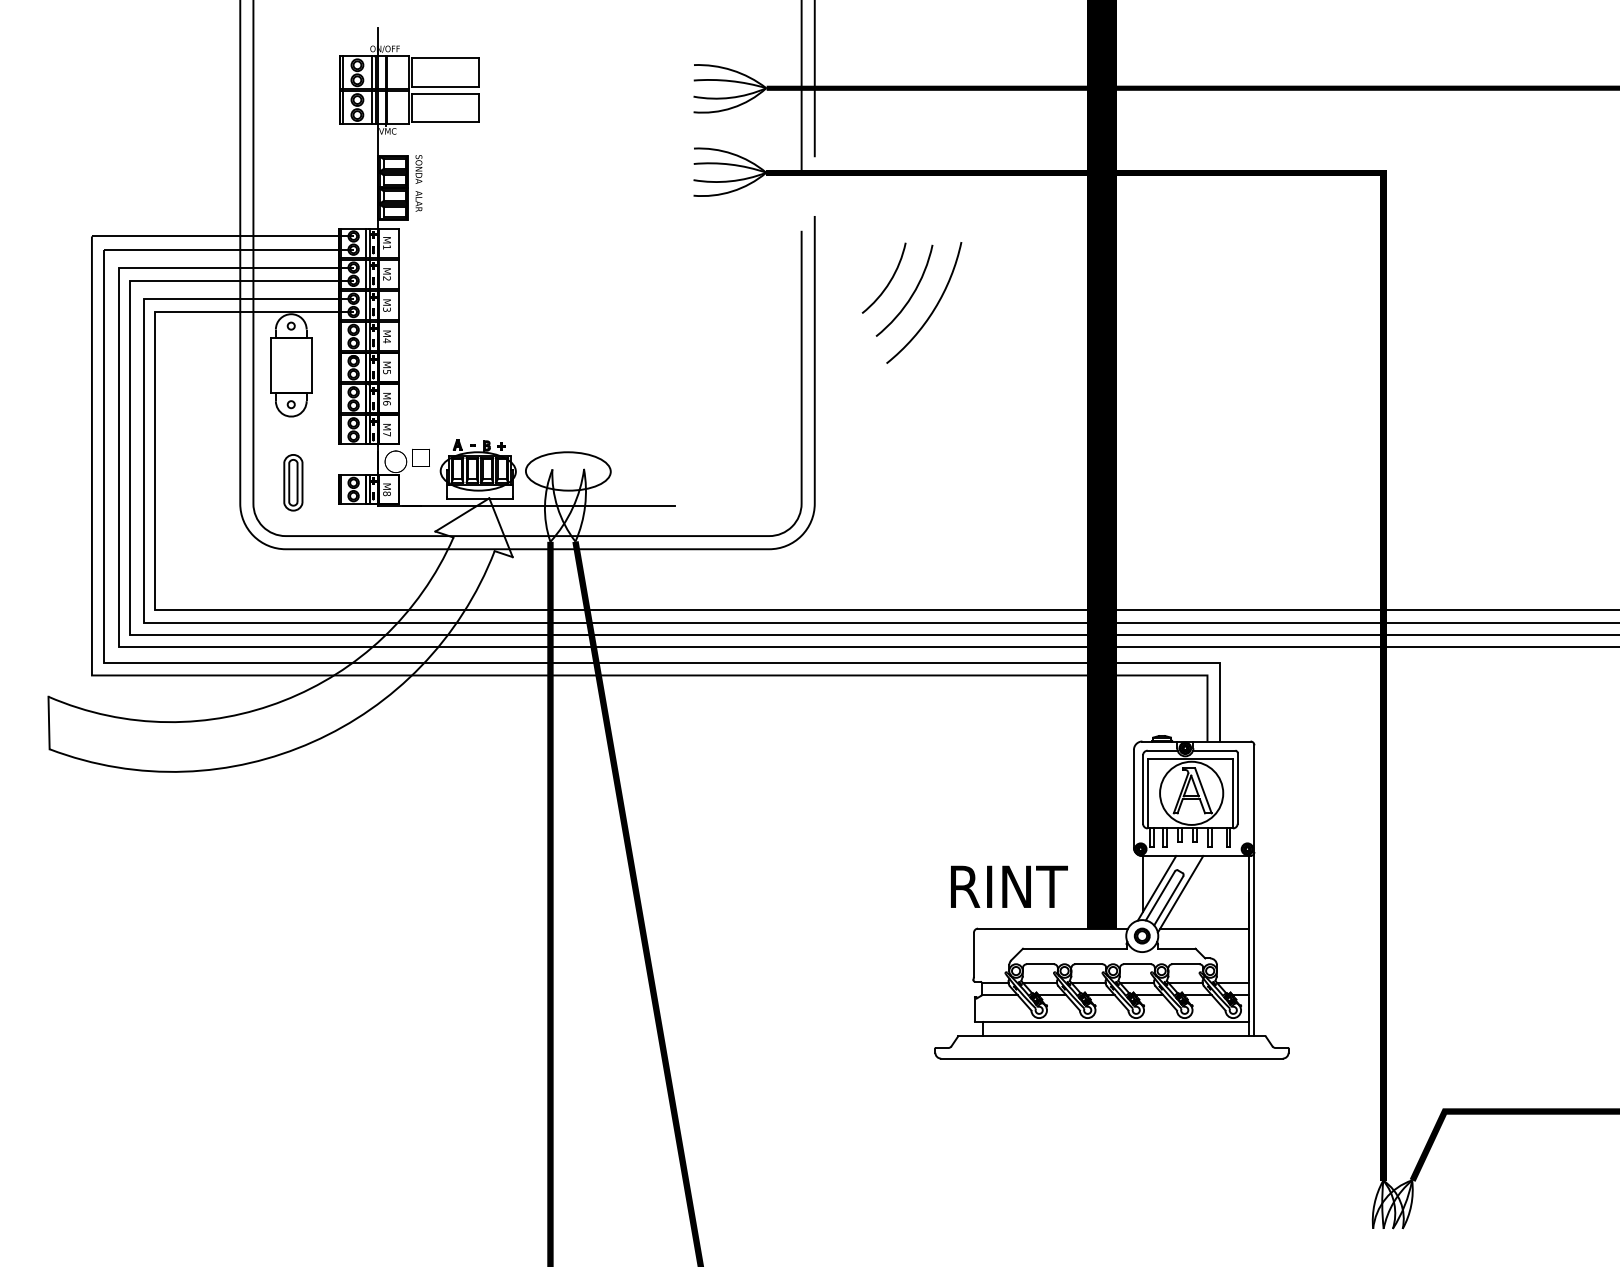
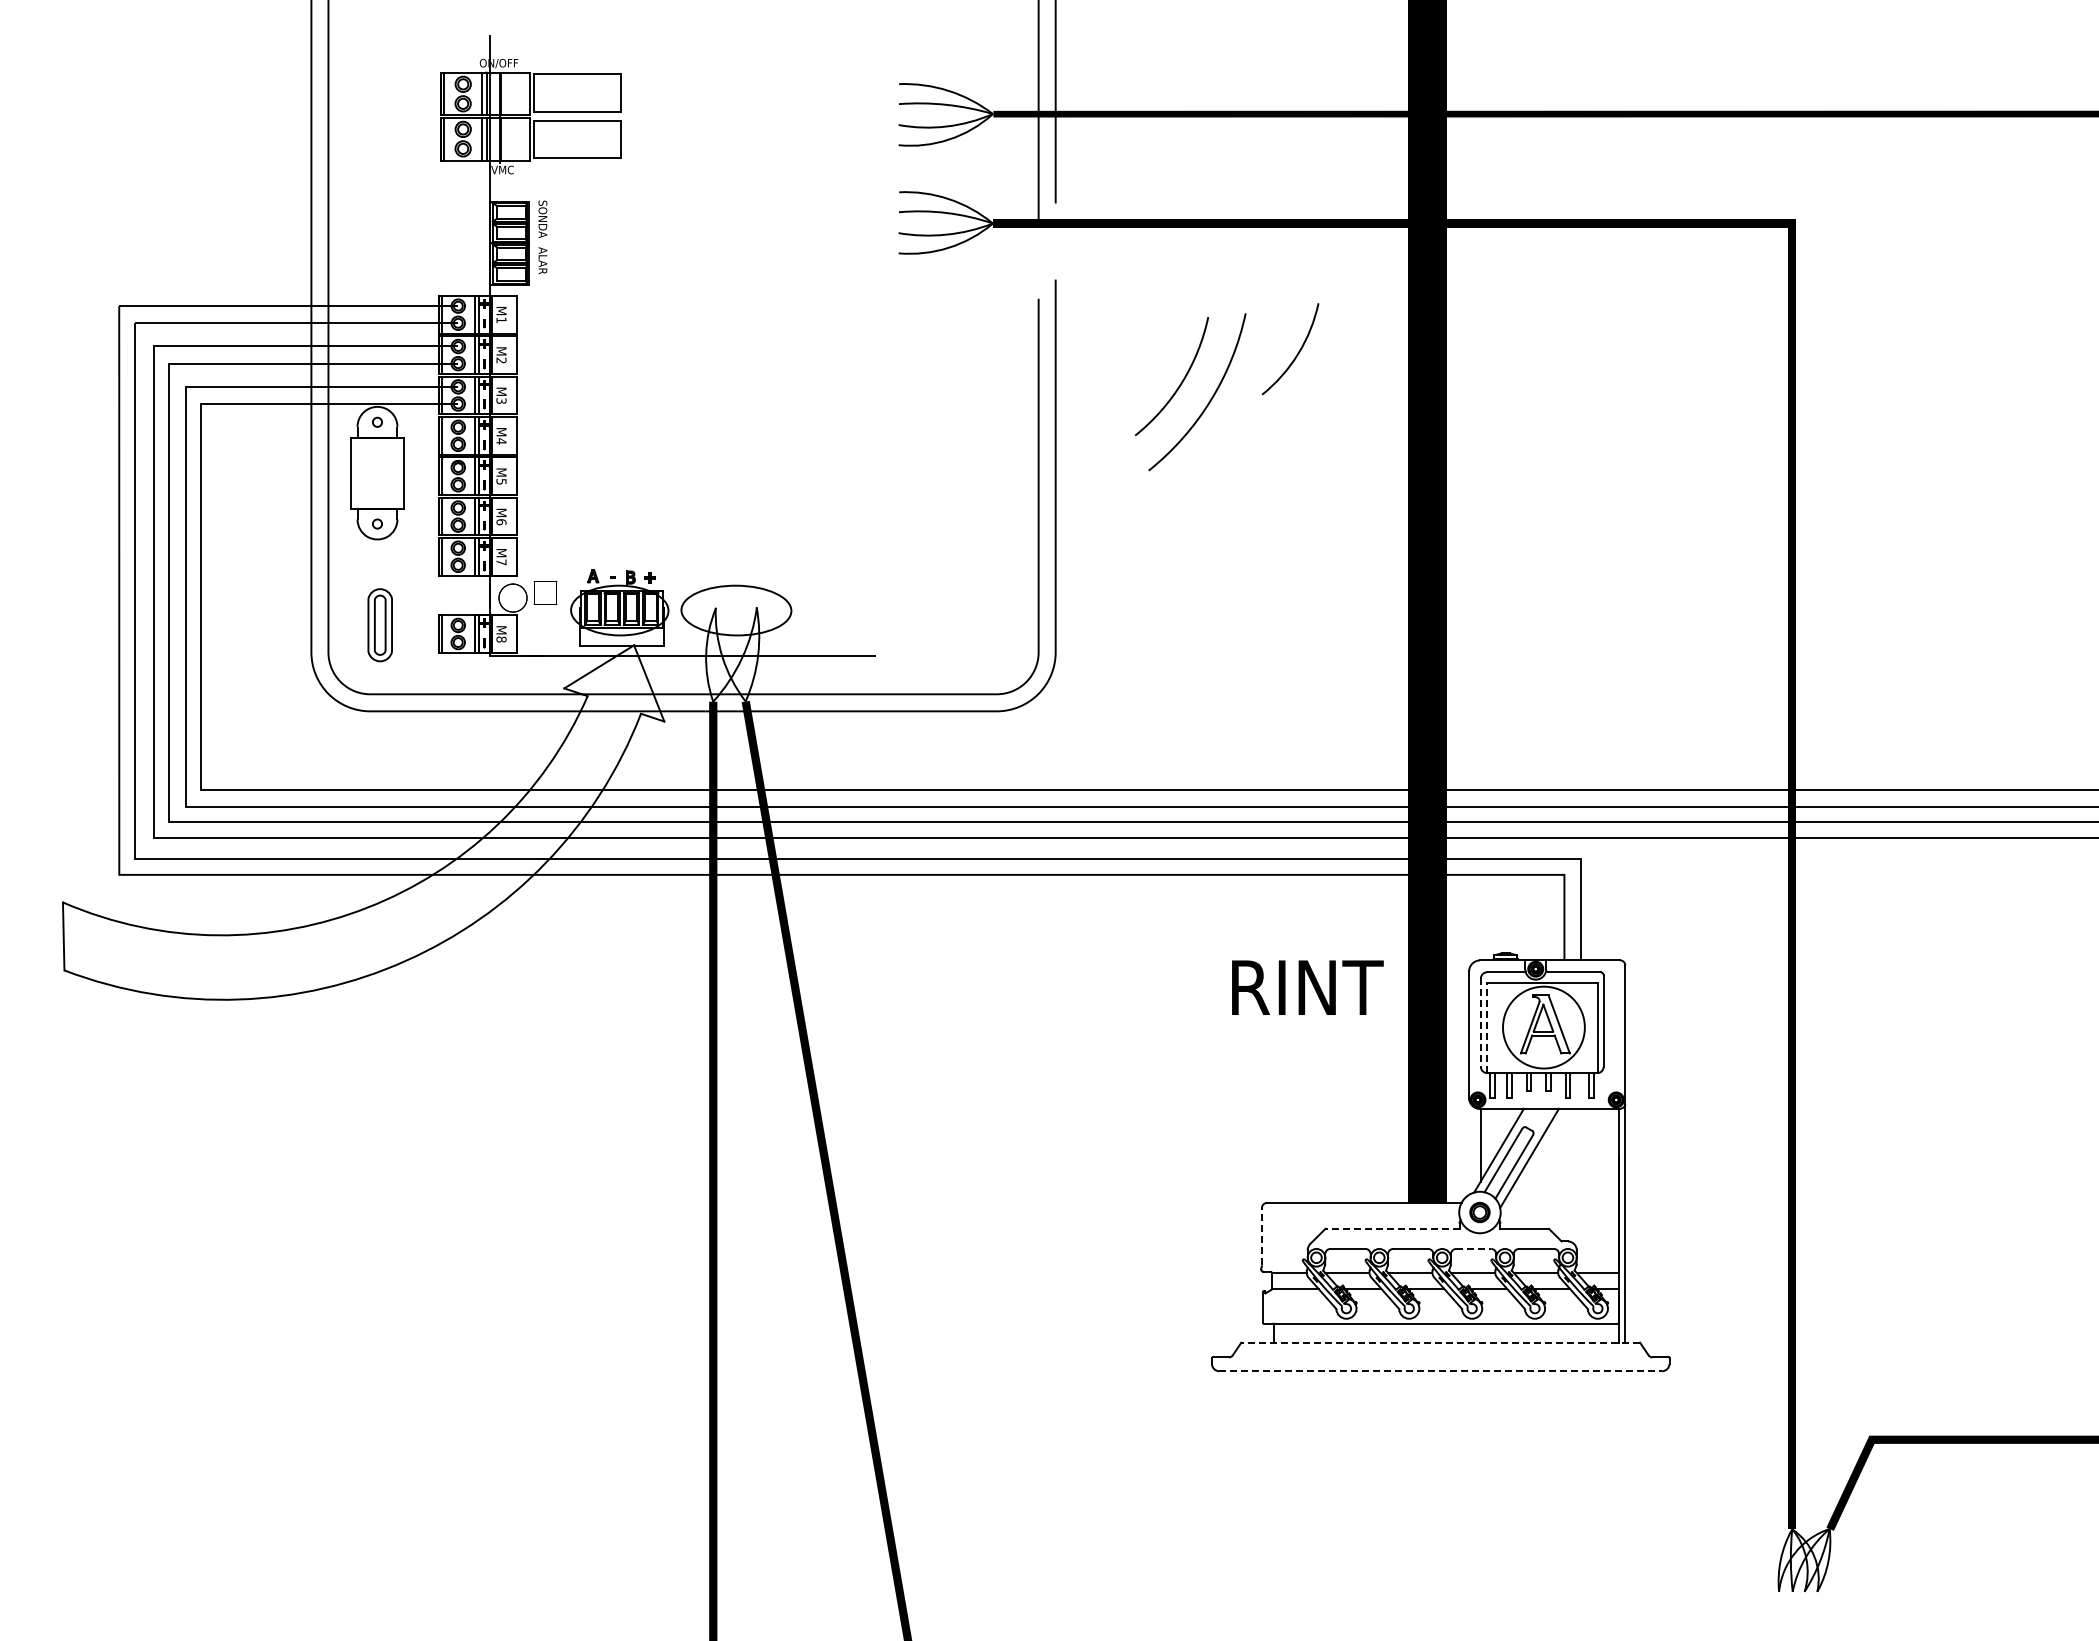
arc: (889, 280) -> (1297, 352), moved
line: (1142, 790) -> (1480, 1023), solid -> dashed
line: (1147, 793) -> (1486, 1027), solid -> dashed
text: (1009, 886) -> (1307, 987), moved
line: (1204, 928) -> (1560, 1202), removed
line: (1074, 948) -> (1392, 1228), solid -> dashed
line: (973, 954) -> (1261, 1236), solid -> dashed
line: (1137, 963) -> (1473, 1248), solid -> dashed
line: (1111, 1036) -> (1440, 1342), solid -> dashed
line: (1112, 1058) -> (1441, 1371), solid -> dashed

